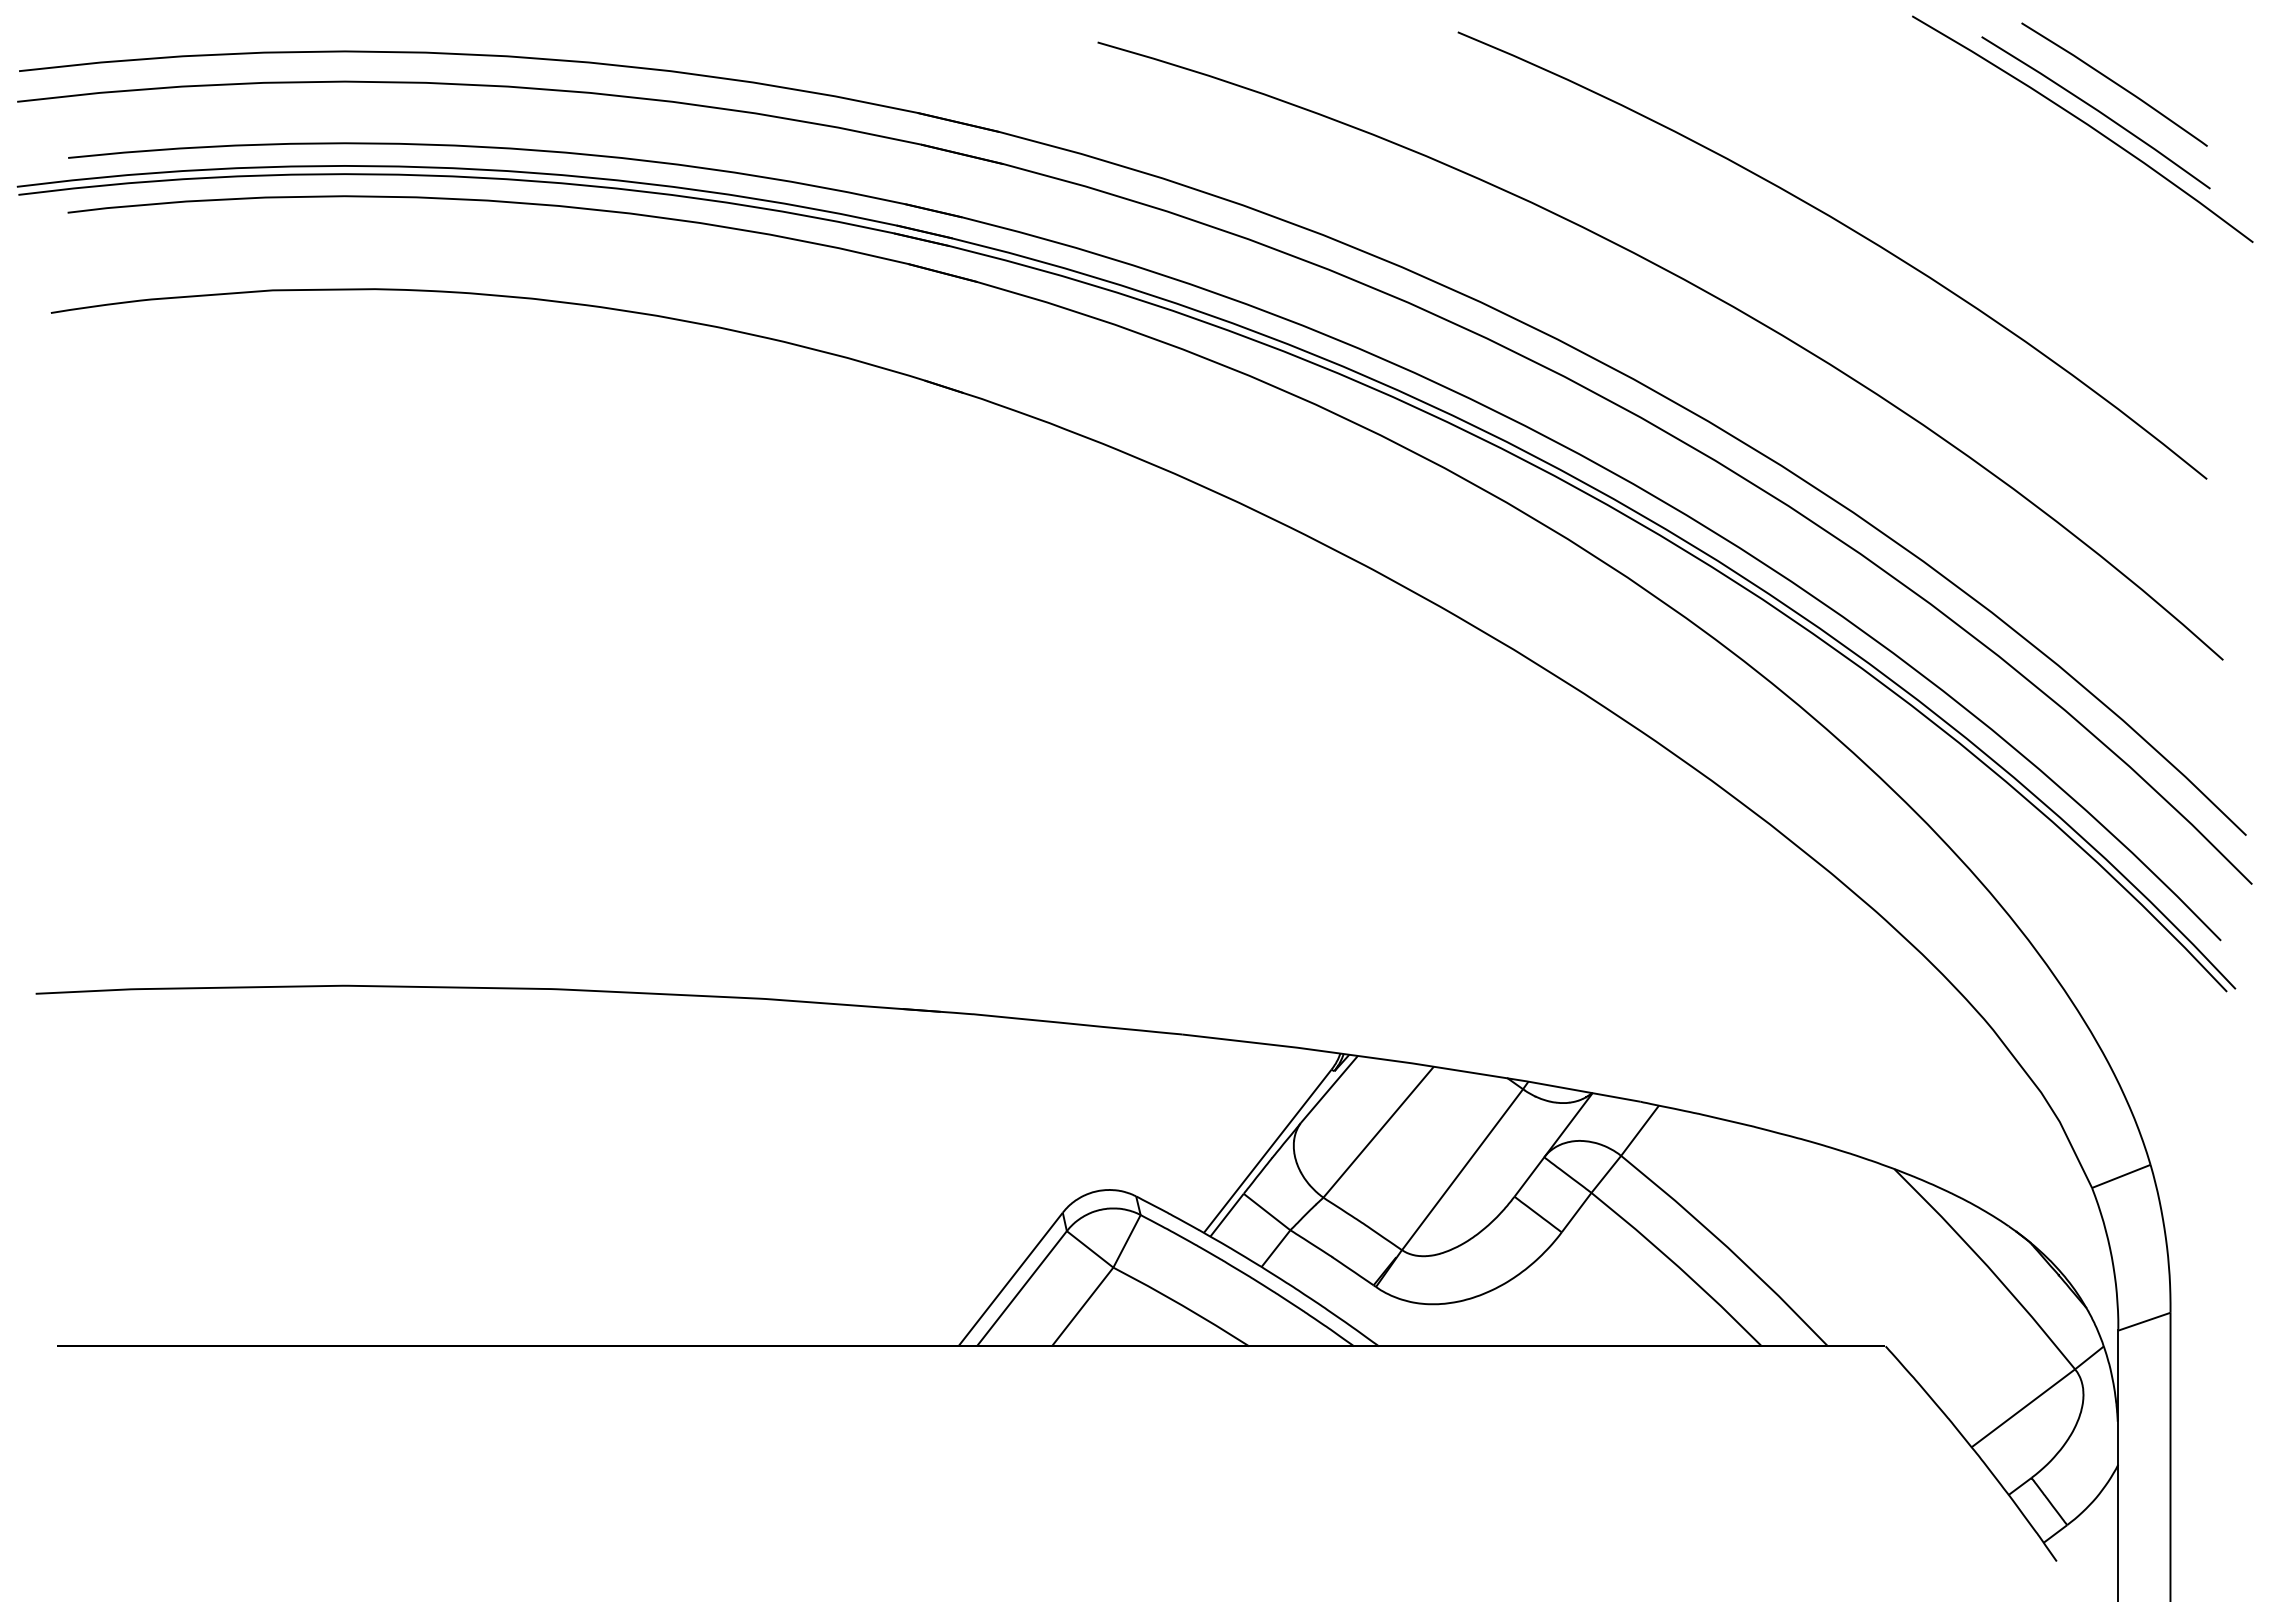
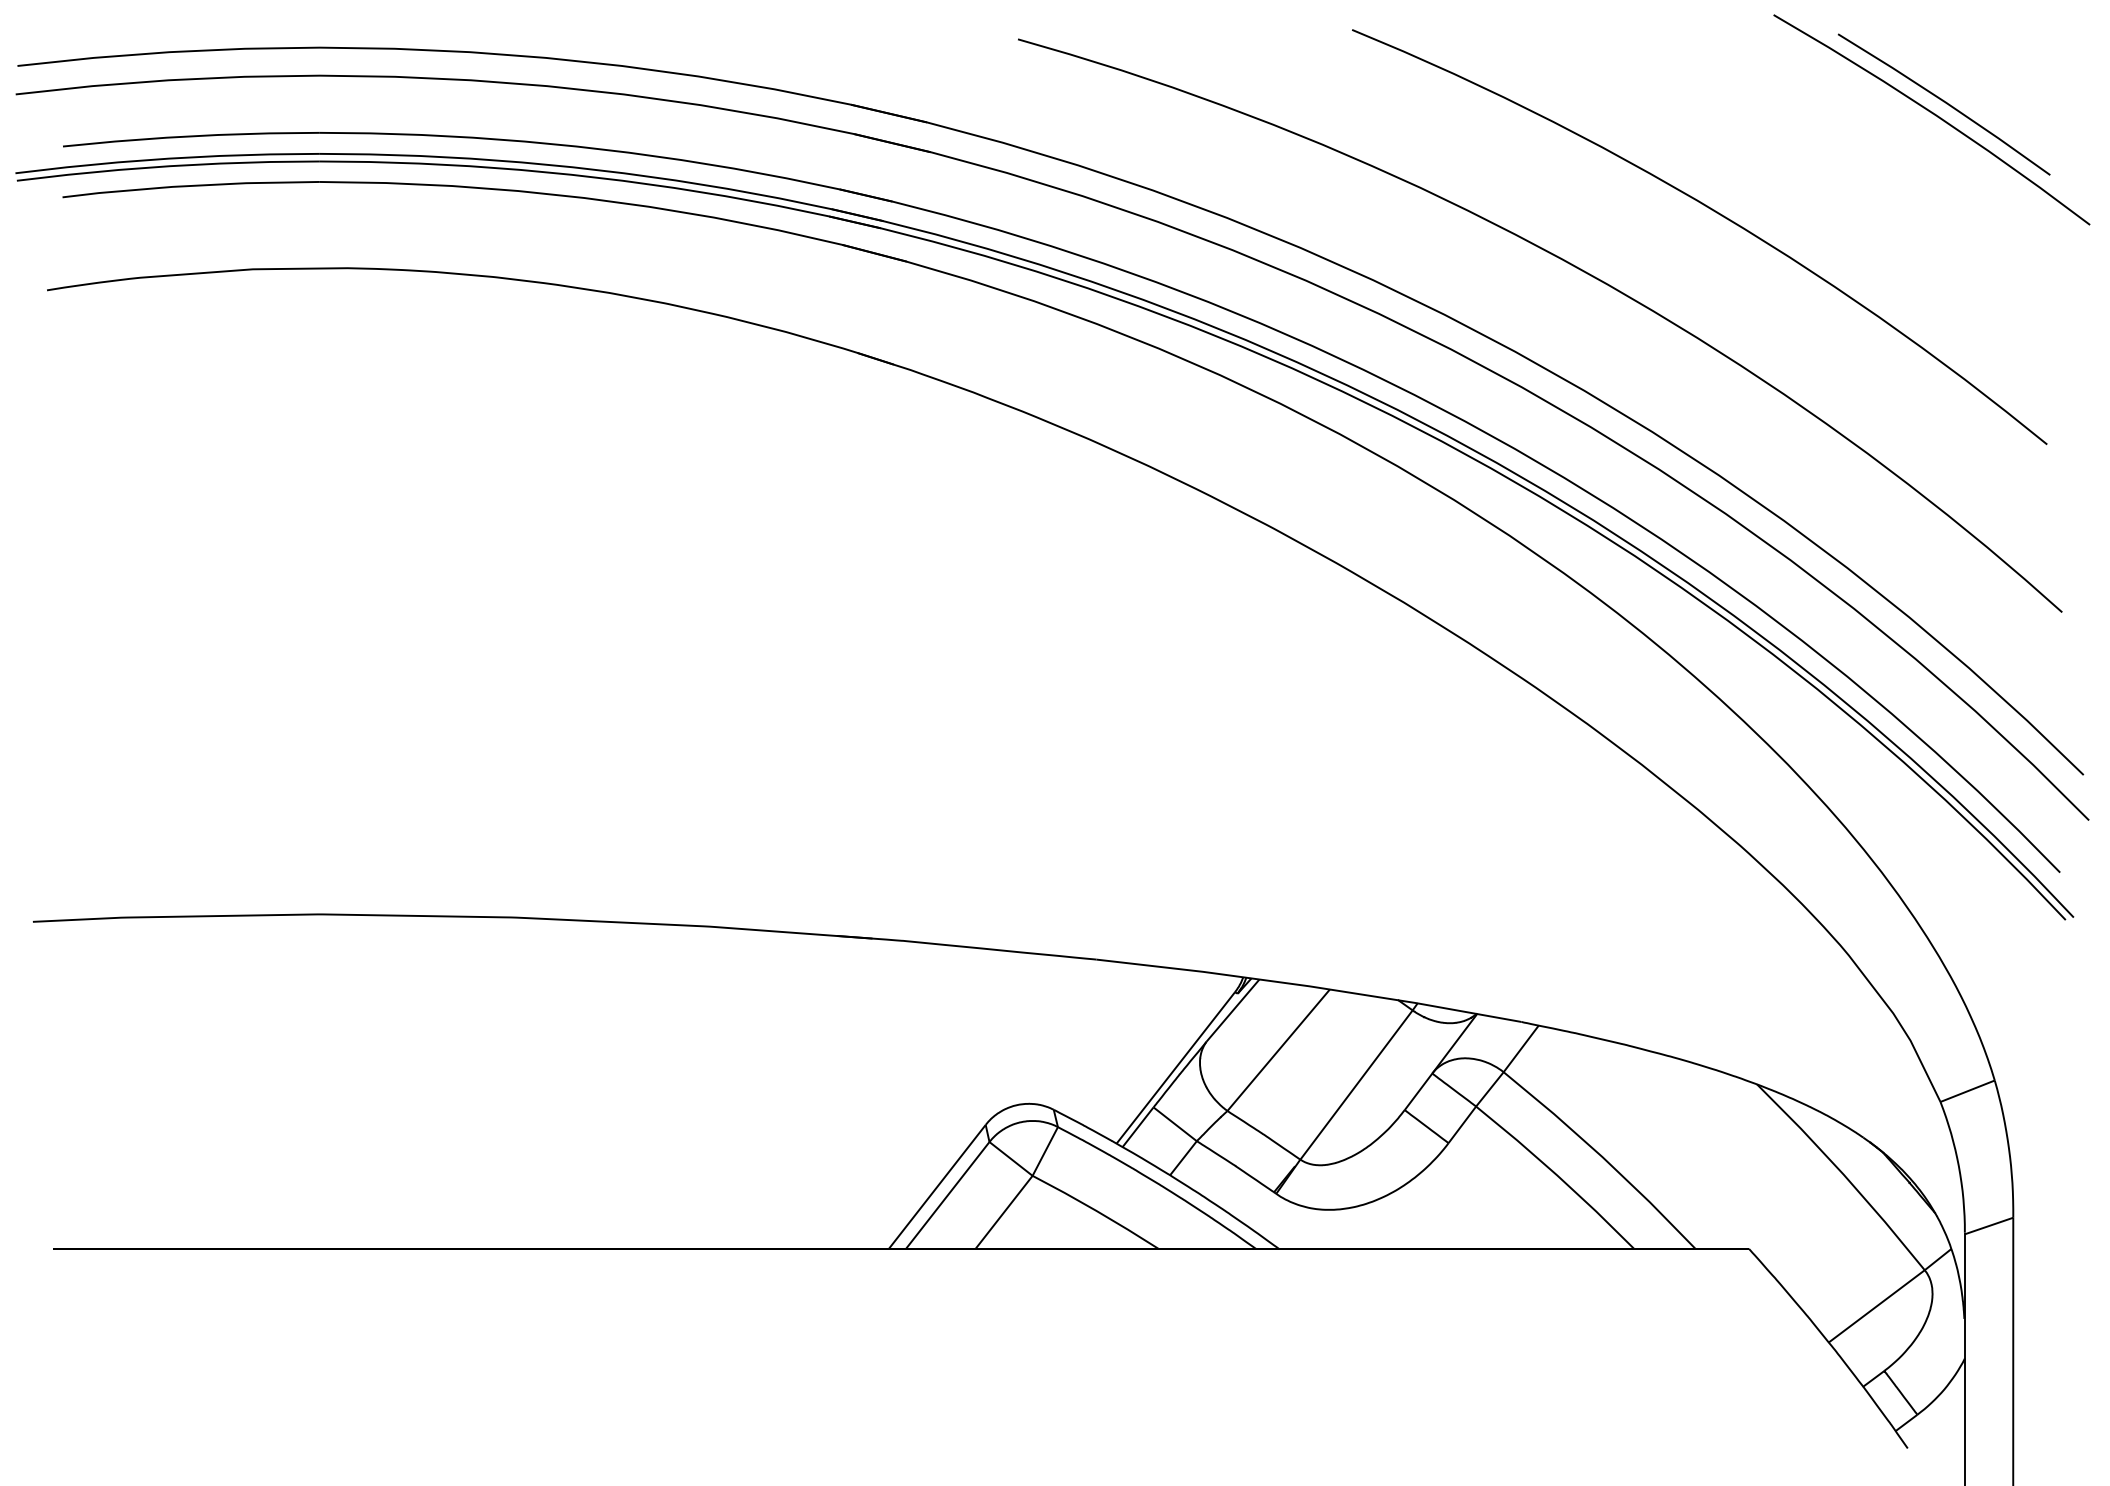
curve: (2114, 83) -> (1961, 77), removed

